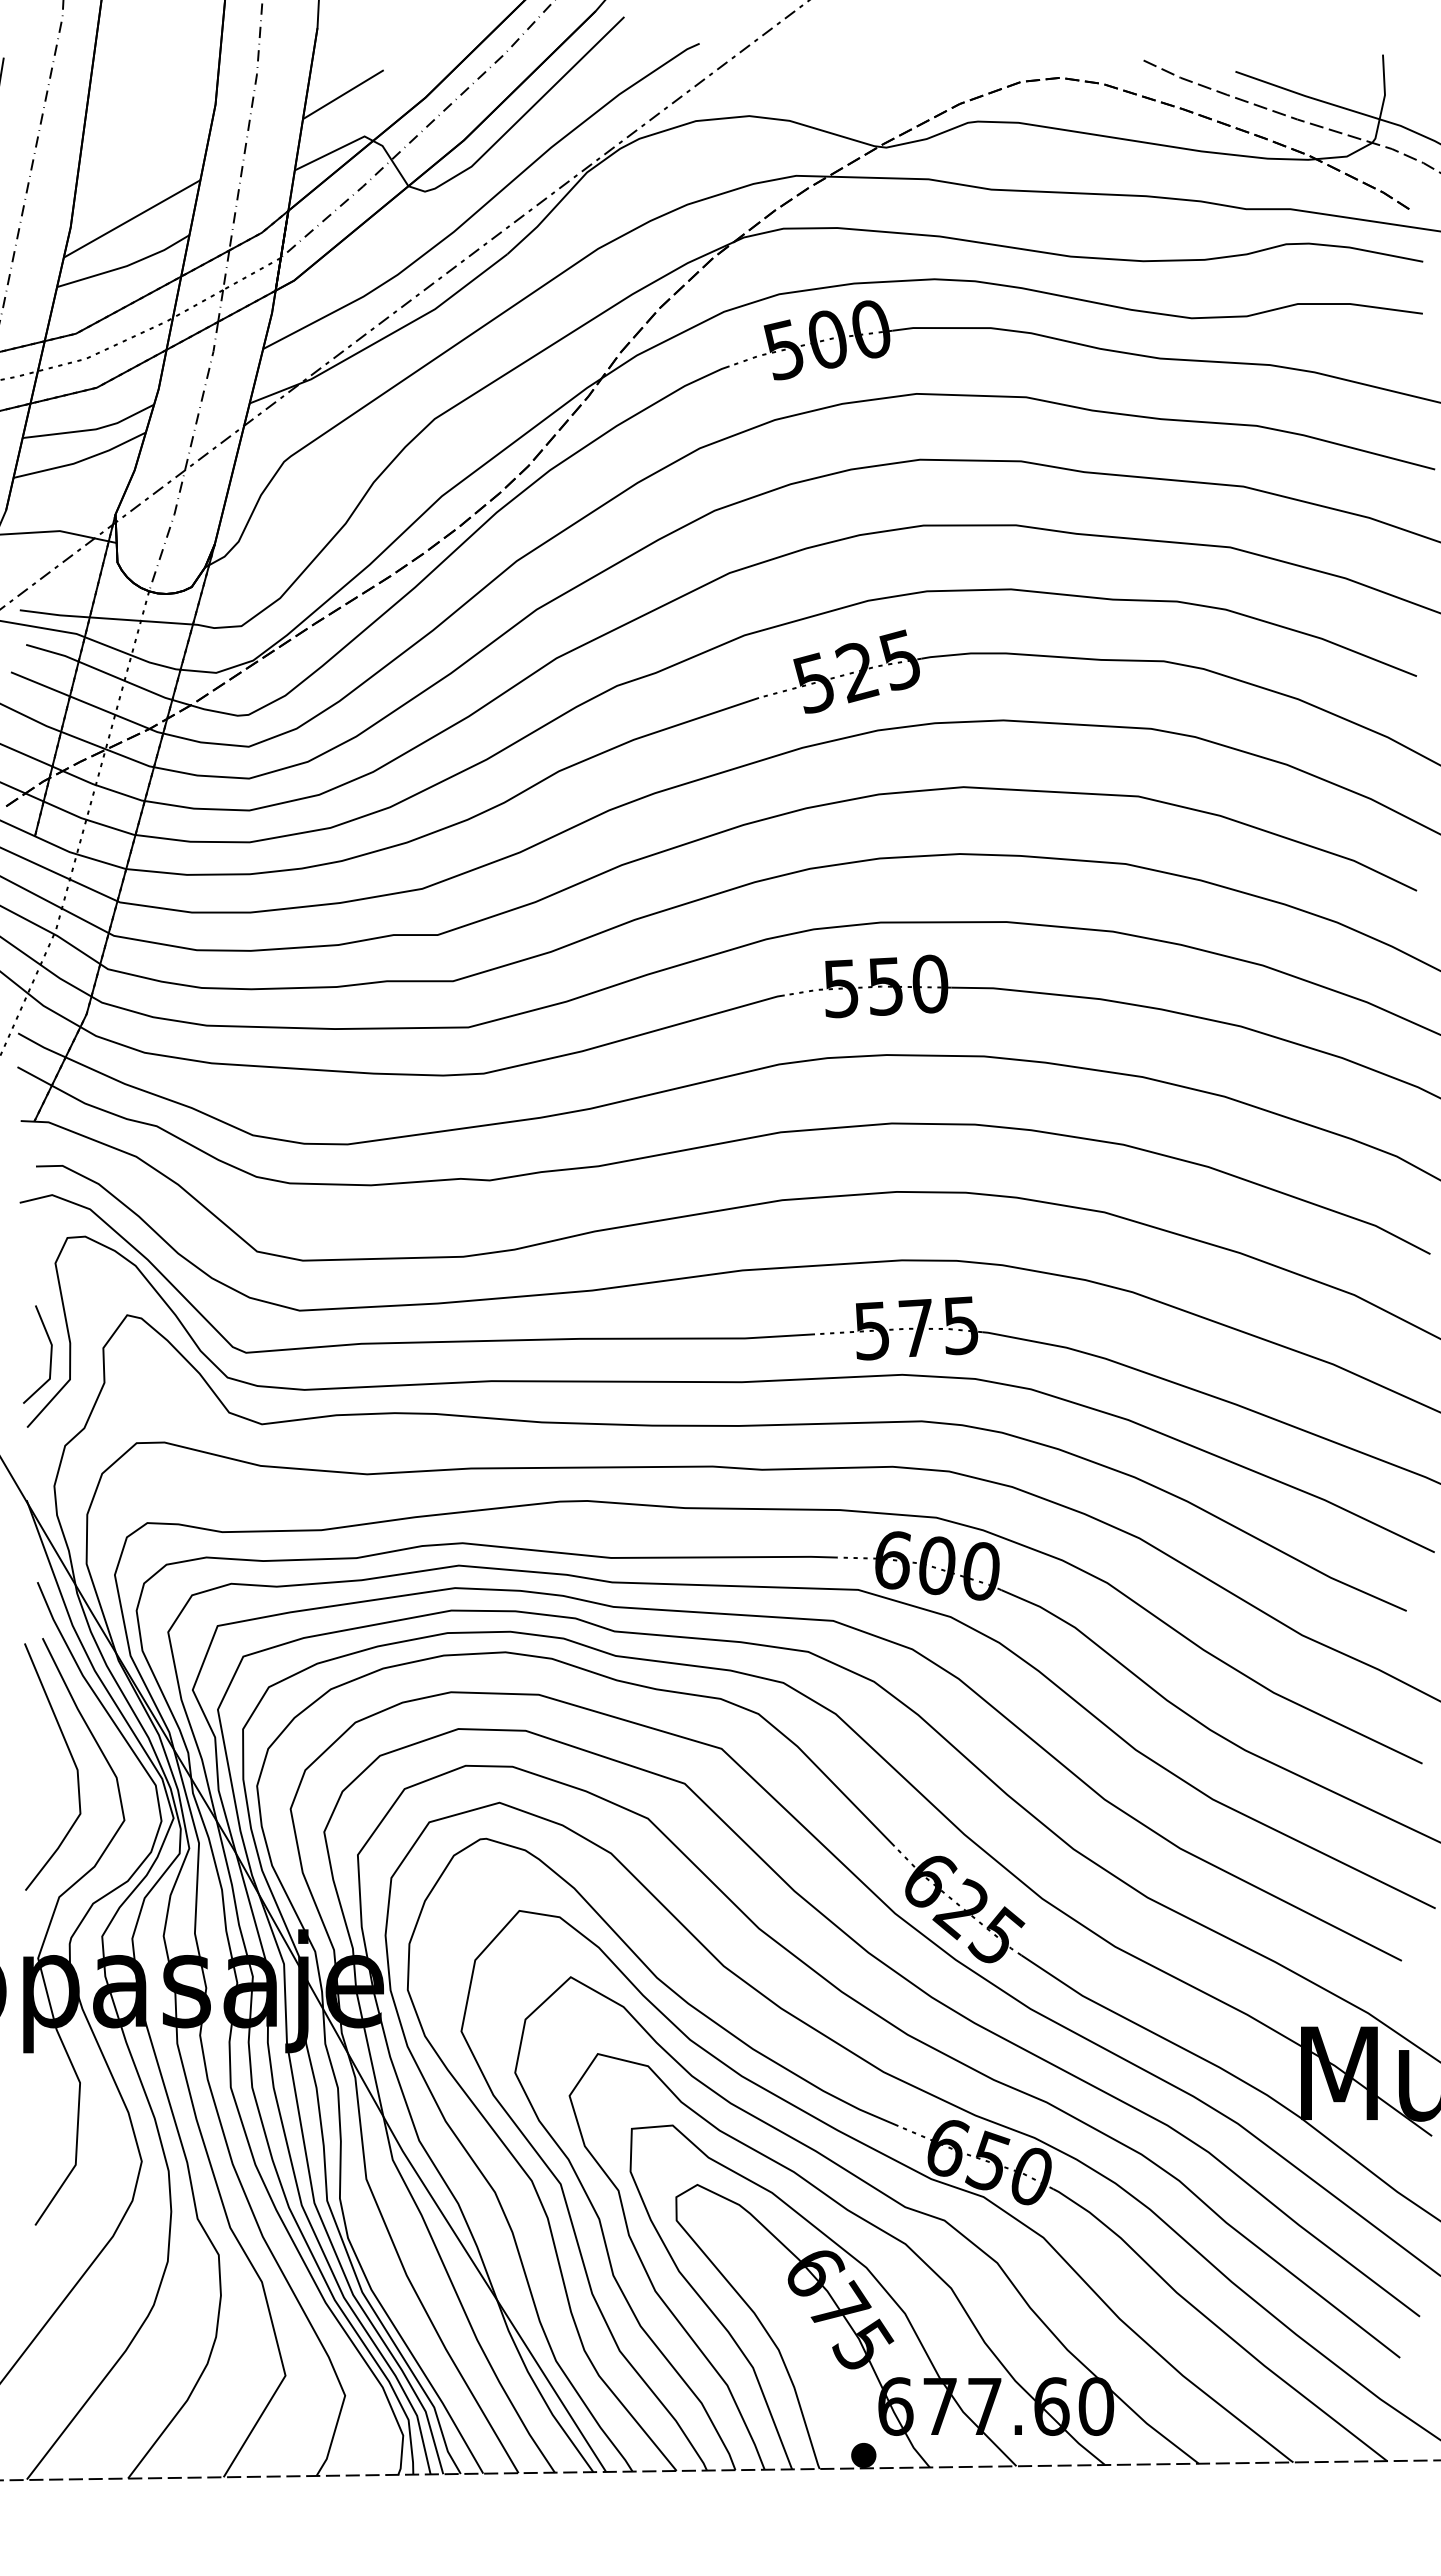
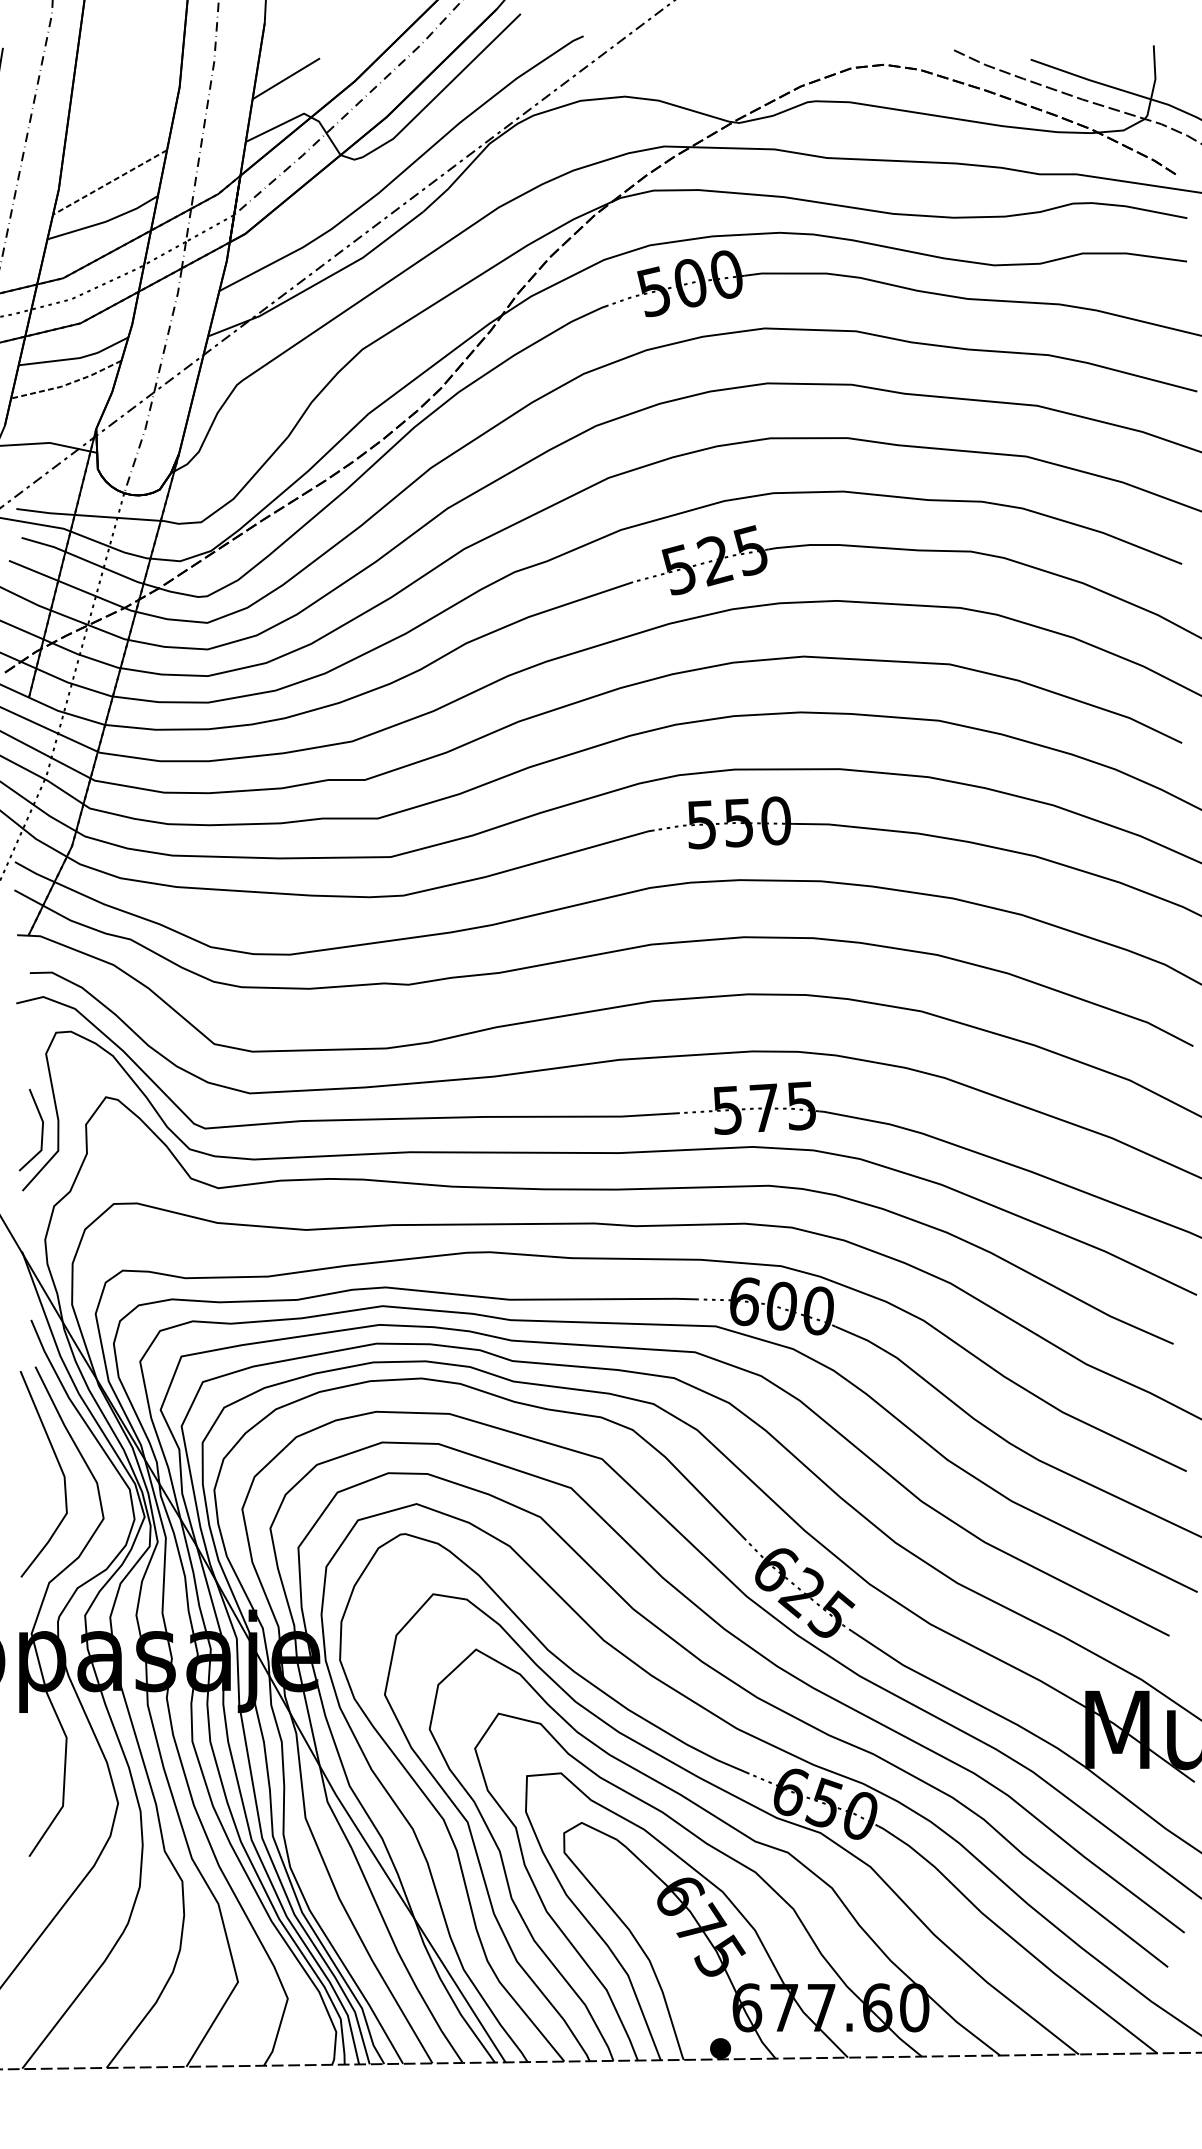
line: (132, 218) -> (110, 182), solid -> dashed
line: (81, 460) -> (67, 384), solid -> dashed

